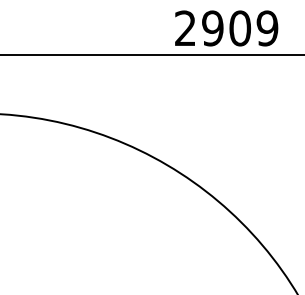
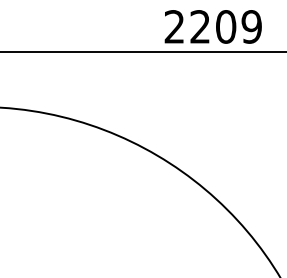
text: (213, 28) -> (200, 26), 2909 -> 2209

